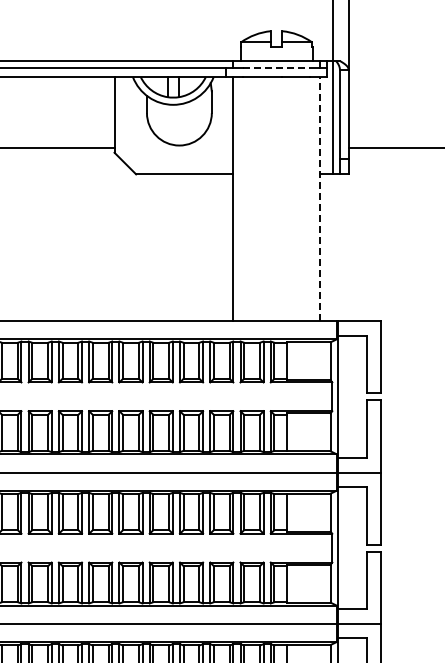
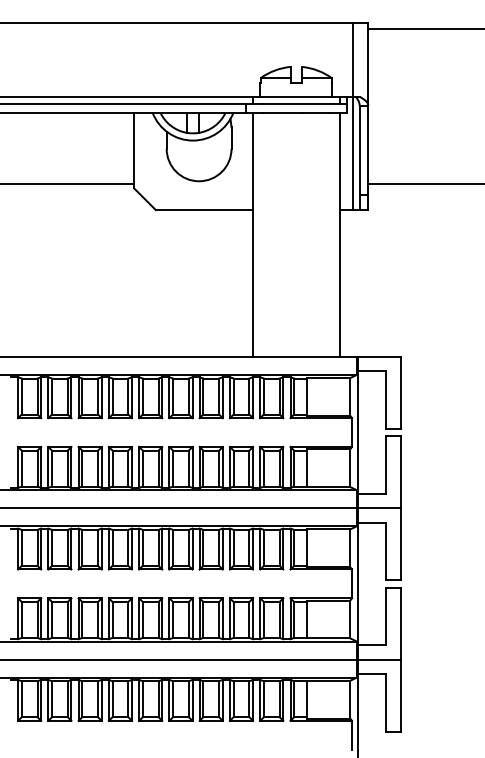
line: (276, 68) -> (296, 104), dashed -> solid
line: (319, 198) -> (339, 234), dashed -> solid

